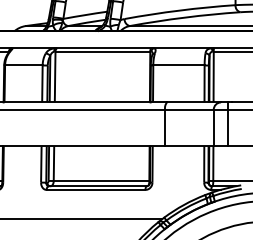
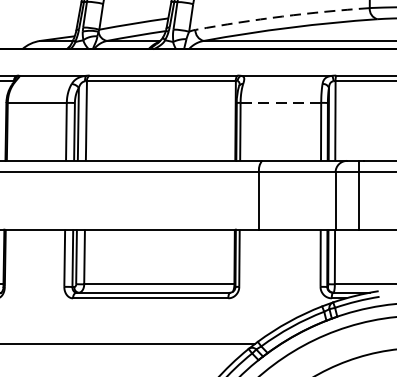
arc: (179, 10) -> (281, 16), solid -> dashed
line: (178, 65) -> (280, 102), solid -> dashed

